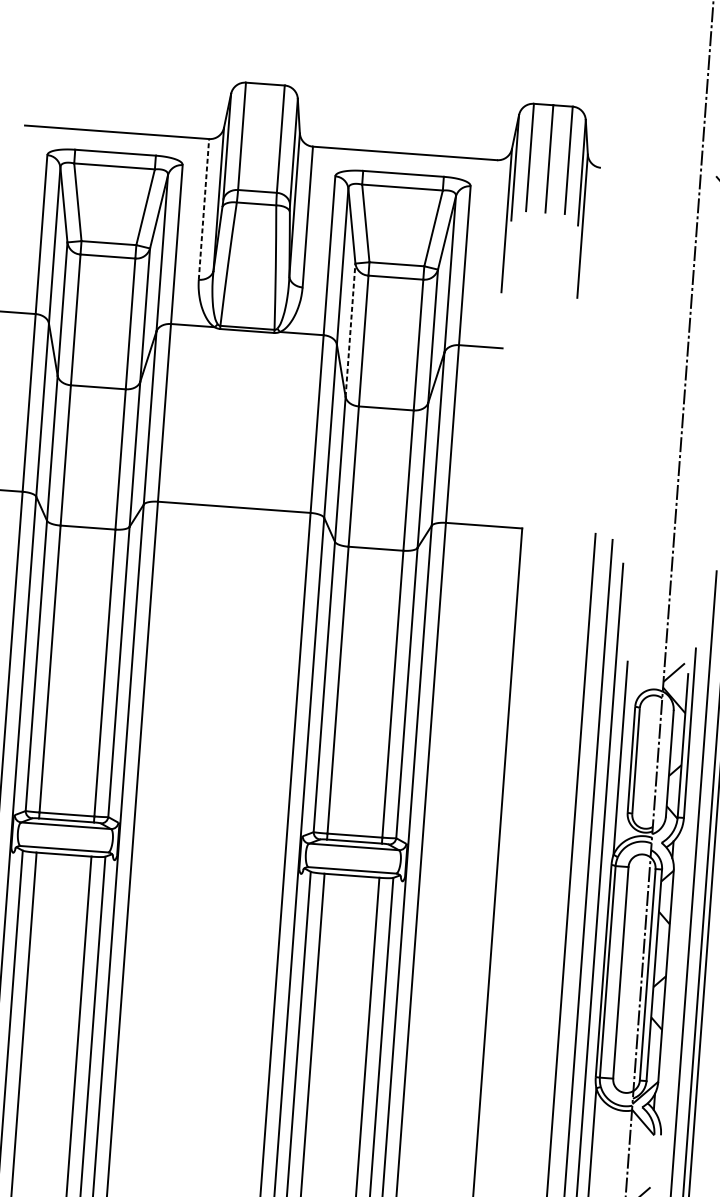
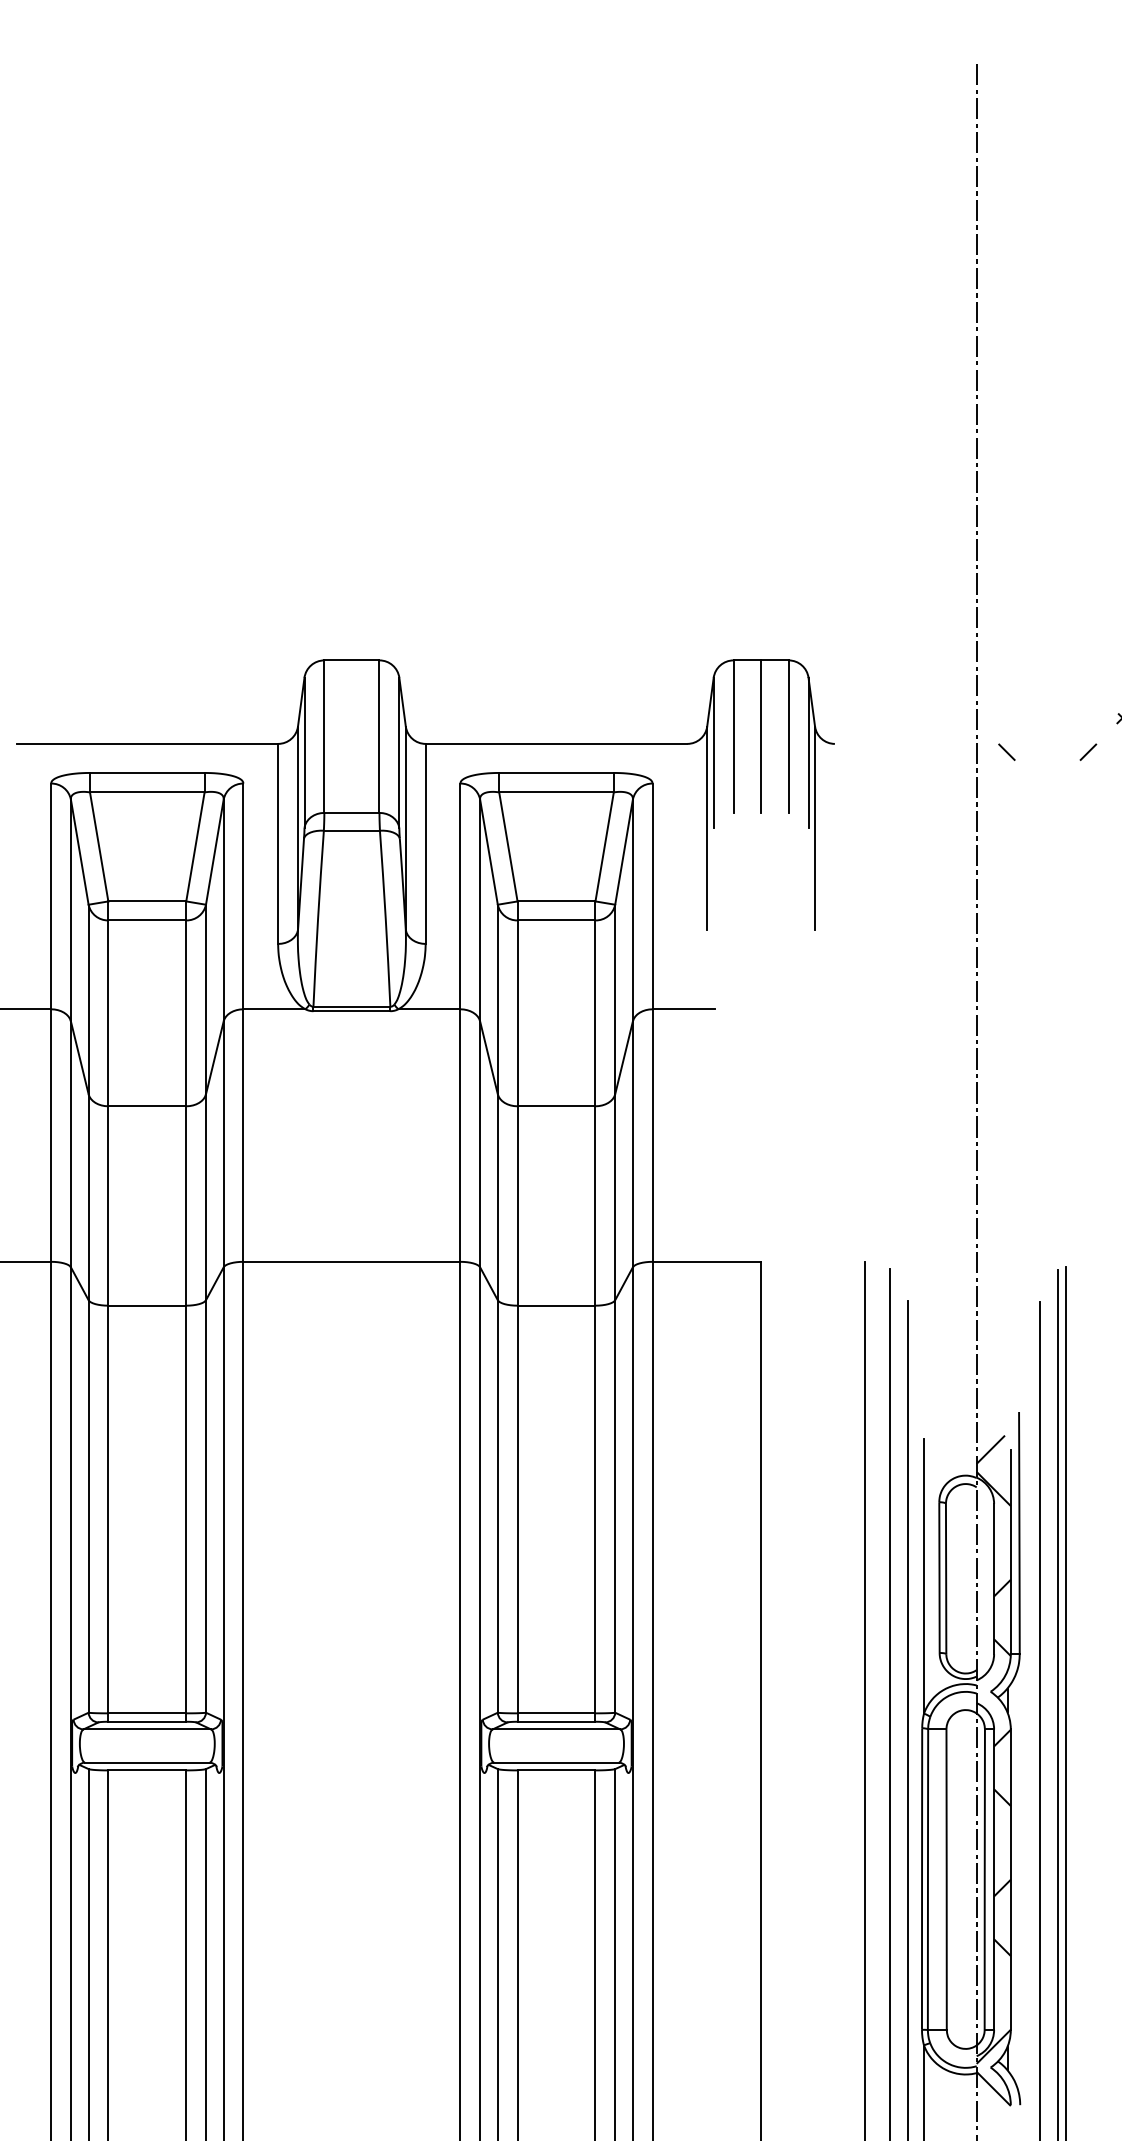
line: (204, 209) -> (278, 843), dashed -> solid
line: (350, 330) -> (497, 999), dashed -> solid

